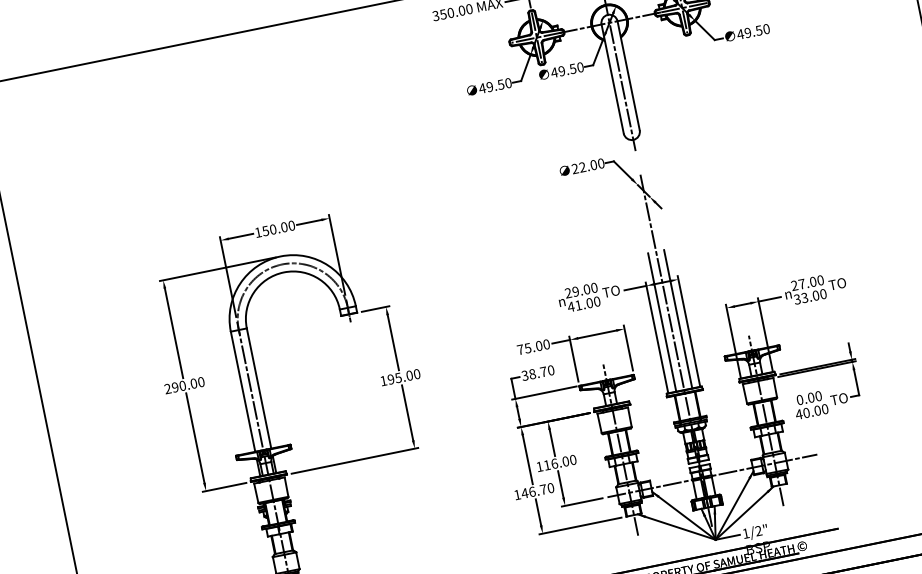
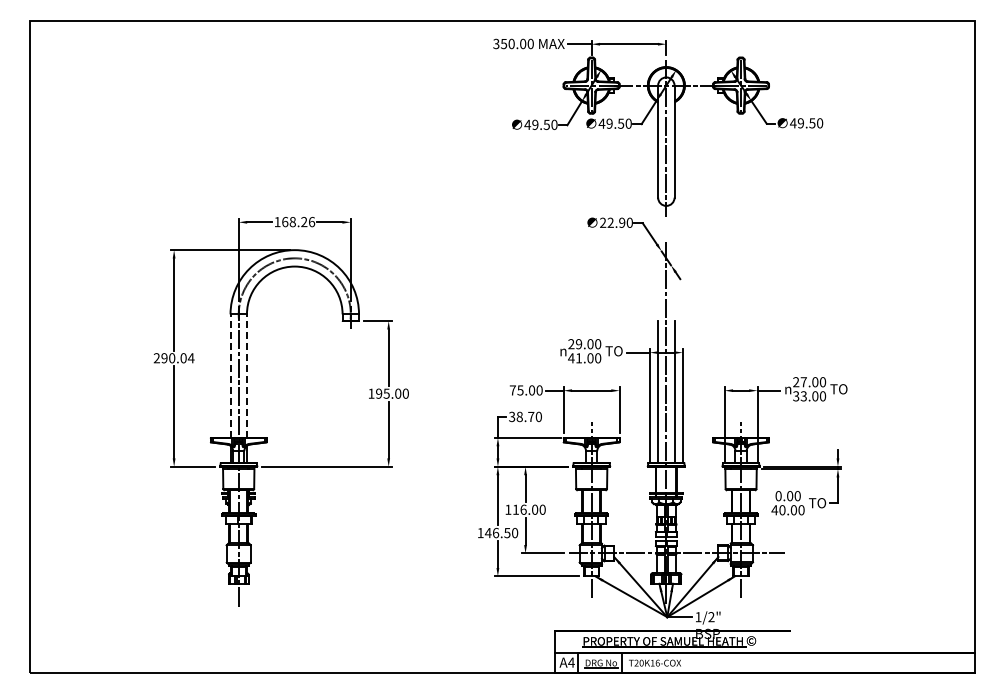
text: (593, 164) -> (622, 222), 22.00 -> 22.90
text: (278, 228) -> (298, 222), 150.00 -> 168.26
text: (200, 382) -> (190, 358), 290.00 -> 290.04
line: (258, 388) -> (246, 376), solid -> dashed
line: (243, 392) -> (230, 376), solid -> dashed
text: (543, 490) -> (507, 533), 146.70 -> 146.50

